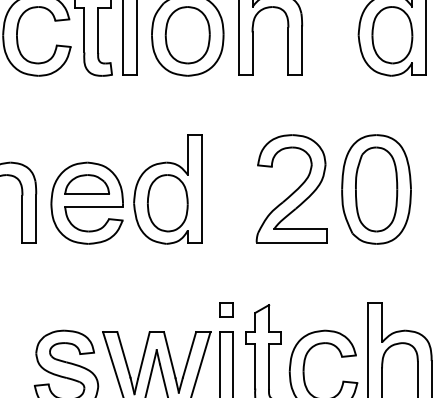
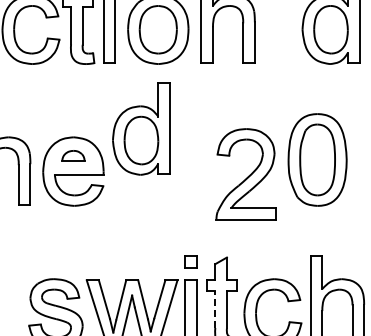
part: (87, 184) -> (73, 155), size x0.6
part: (167, 188) -> (141, 128), moved
part: (291, 188) -> (245, 174), moved
line: (255, 366) -> (215, 309), solid -> dashed

